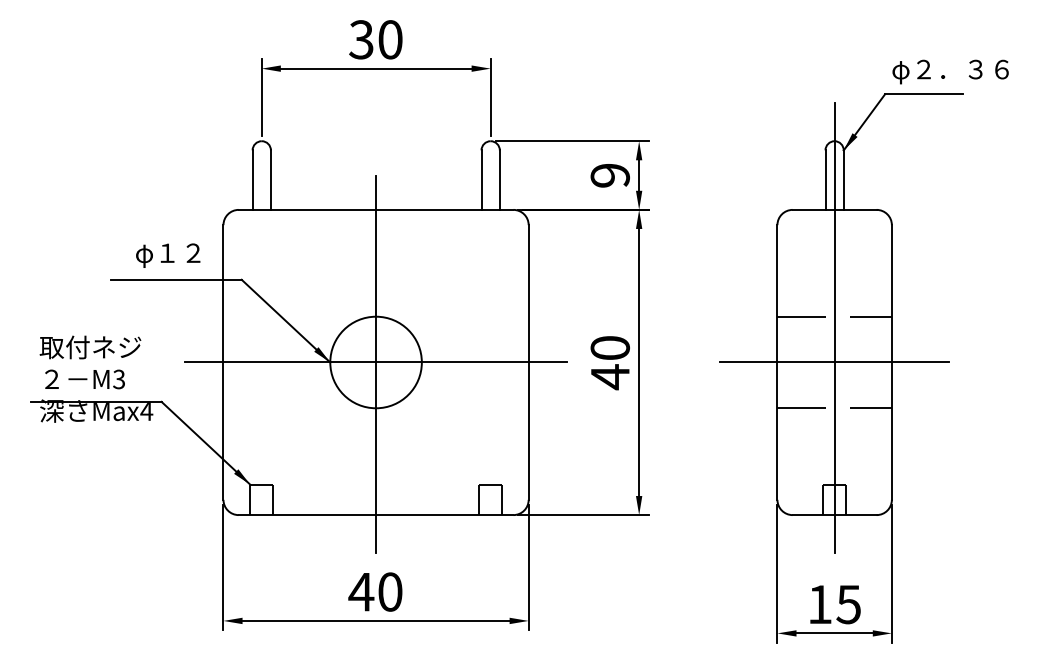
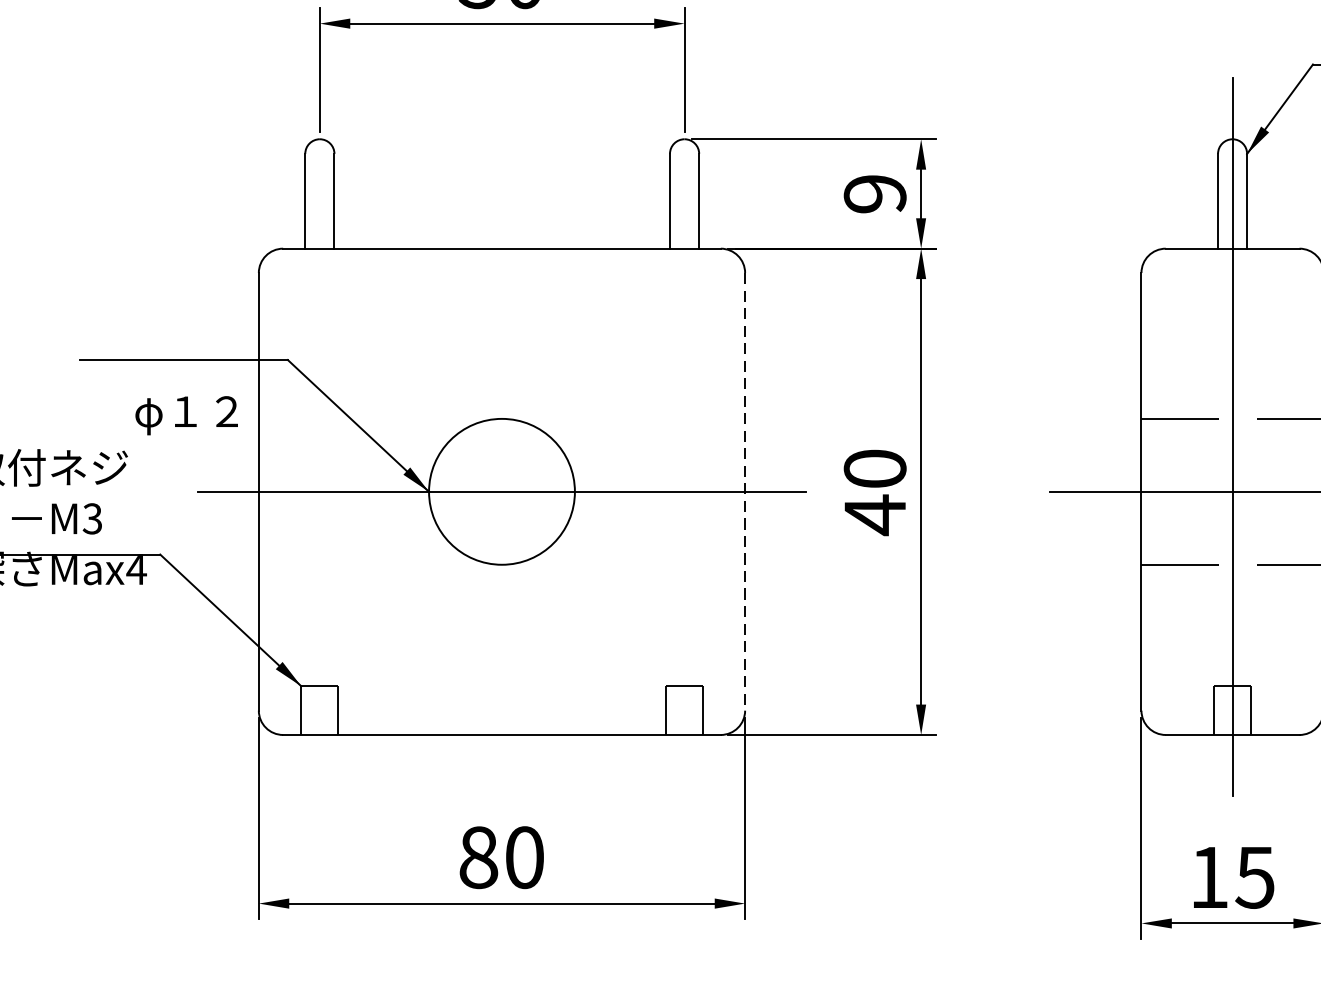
text: (168, 255) -> (187, 415), moved
line: (528, 363) -> (744, 493), solid -> dashed
line: (376, 364) -> (502, 495), removed
text: (361, 591) -> (478, 856), 40 -> 80

